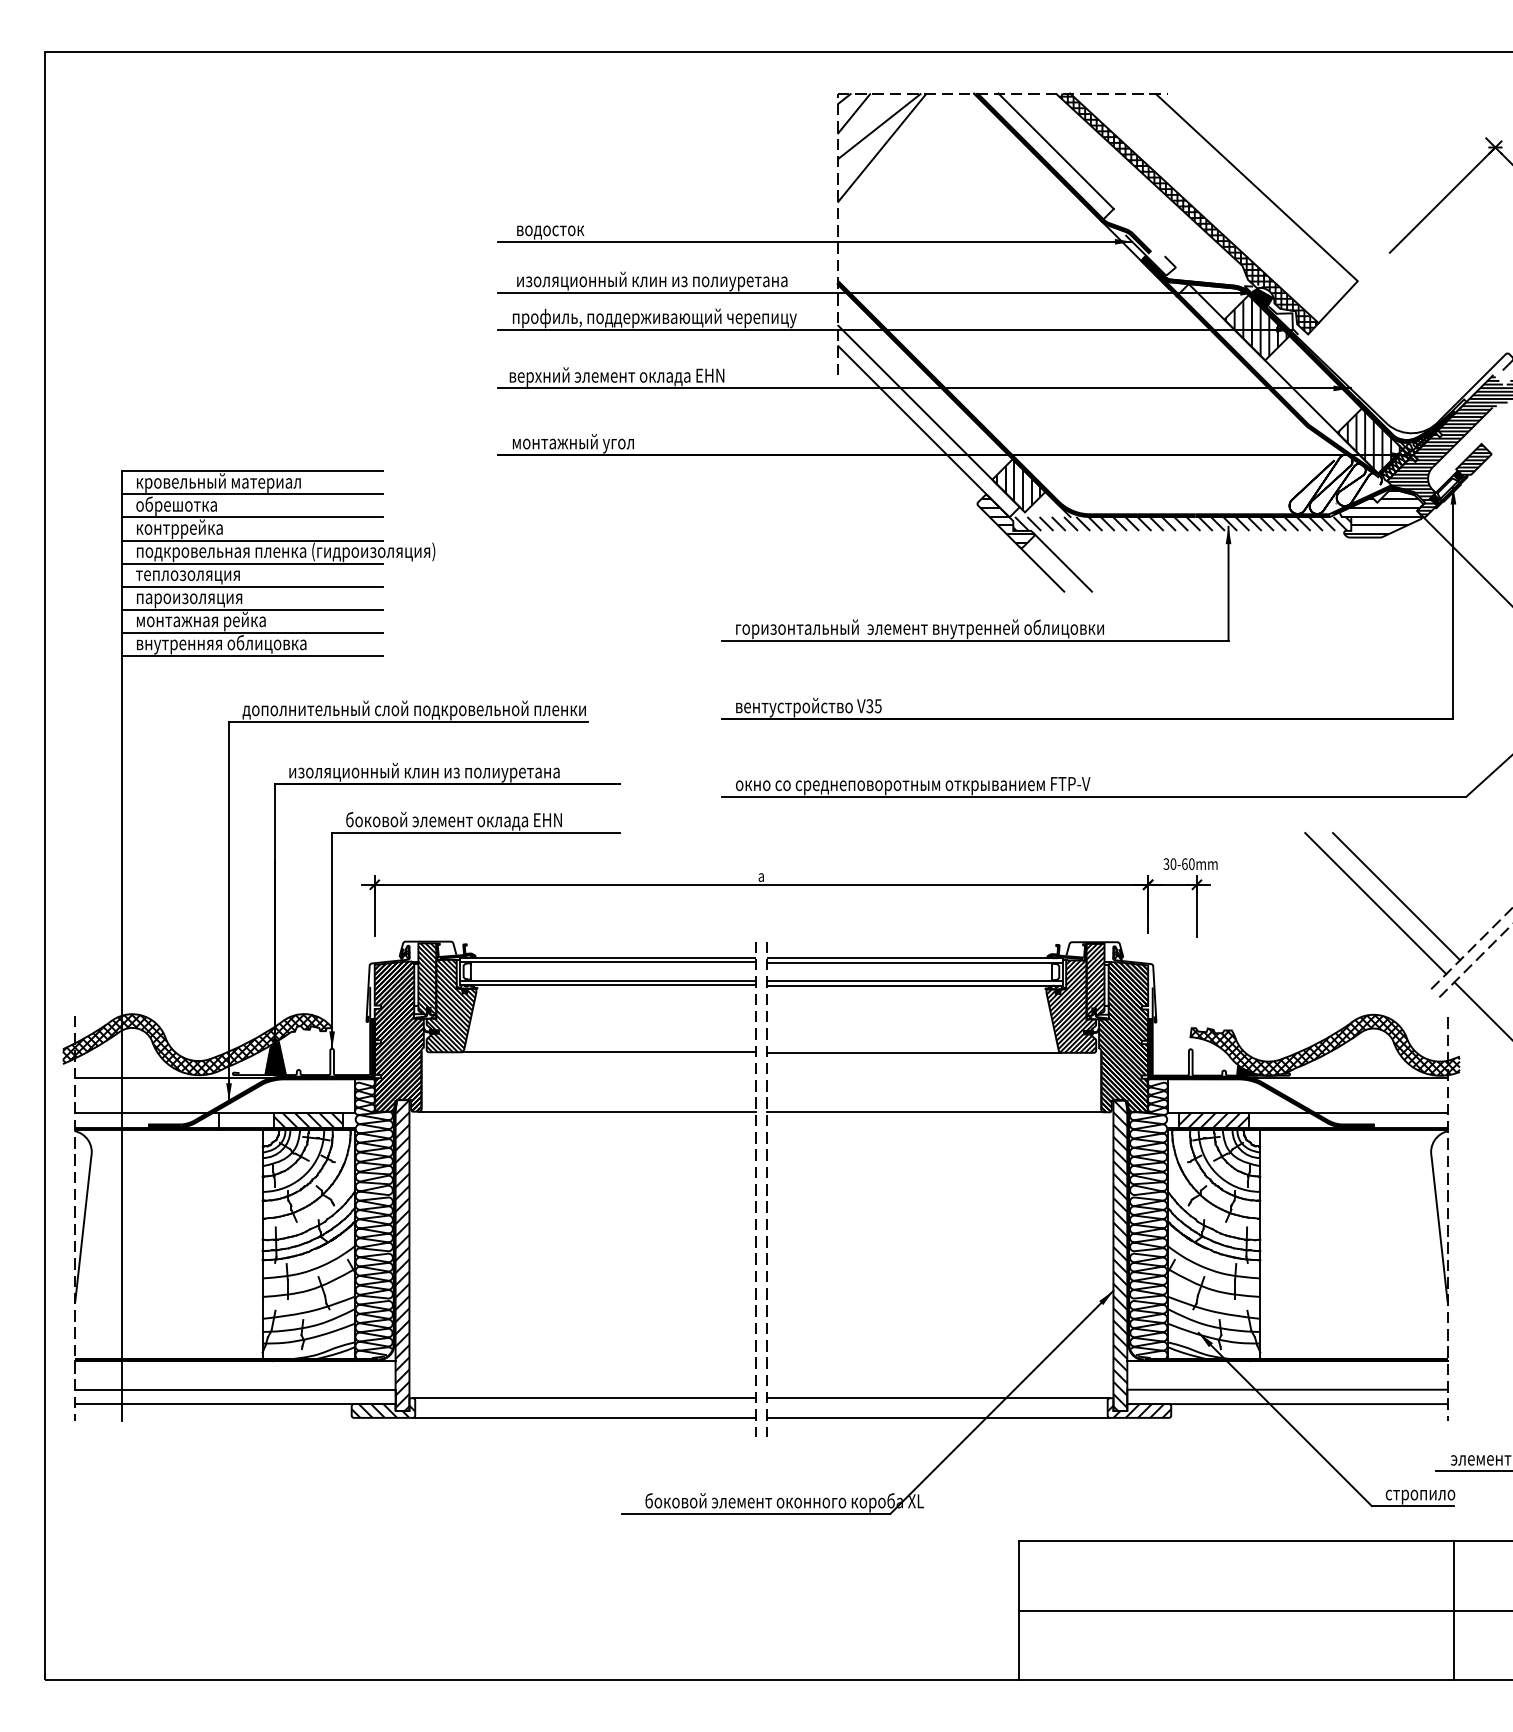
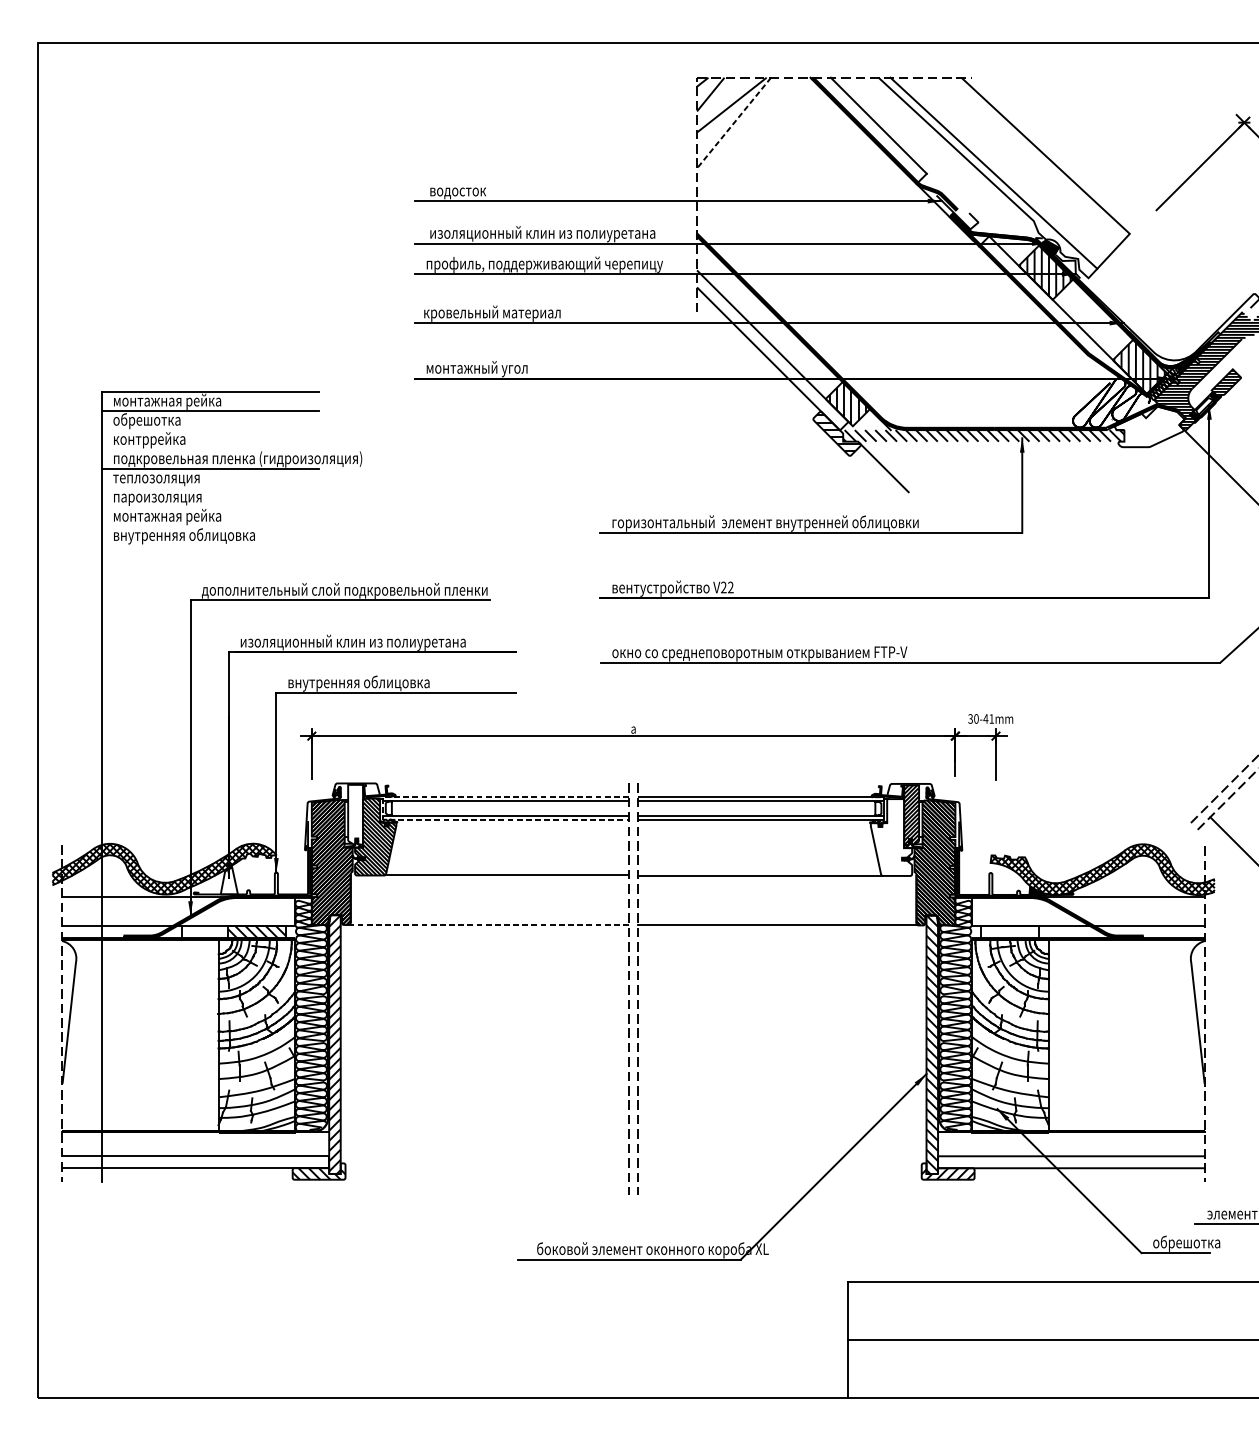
line: (881, 148) -> (733, 123), solid -> dashed
hatch: (1186, 213) -> (987, 177), removed
text: (617, 376) -> (513, 313), верхний элемент оклада EHN -> кровельный материал
text: (219, 482) -> (182, 401), кровельный материал -> монтажная рейка
hatch: (1381, 511) -> (1149, 425), removed
line: (252, 517) -> (210, 430), removed
line: (252, 540) -> (210, 449), removed
line: (1041, 569) -> (866, 473), removed
line: (252, 586) -> (210, 487), removed
line: (252, 609) -> (210, 507), removed
line: (252, 633) -> (210, 527), removed
line: (252, 656) -> (210, 546), removed
text: (873, 706) -> (726, 587), V35 -> V22
text: (453, 821) -> (377, 683), боковой элемент оклада ЕHN -> внутренняя облицовка
text: (1187, 864) -> (988, 719), 30-60mm -> 30-41mm
line: (1396, 896) -> (1162, 745), removed
line: (1375, 903) -> (1144, 751), removed
line: (460, 971) -> (383, 808), solid -> dashed
hatch: (427, 979) -> (355, 814), removed
hatch: (1071, 1006) -> (891, 837), removed
hatch: (275, 1058) -> (229, 880), removed
line: (586, 1111) -> (488, 924), solid -> dashed
hatch: (1213, 1121) -> (1009, 933), removed
line: (583, 1398) -> (485, 1163), removed
line: (938, 1398) -> (780, 1163), removed
line: (583, 1417) -> (485, 1179), removed
line: (938, 1417) -> (780, 1179), removed
text: (1428, 1494) -> (1188, 1243), стропило -> обрешотка
line: (1454, 1610) -> (1210, 1339), removed

